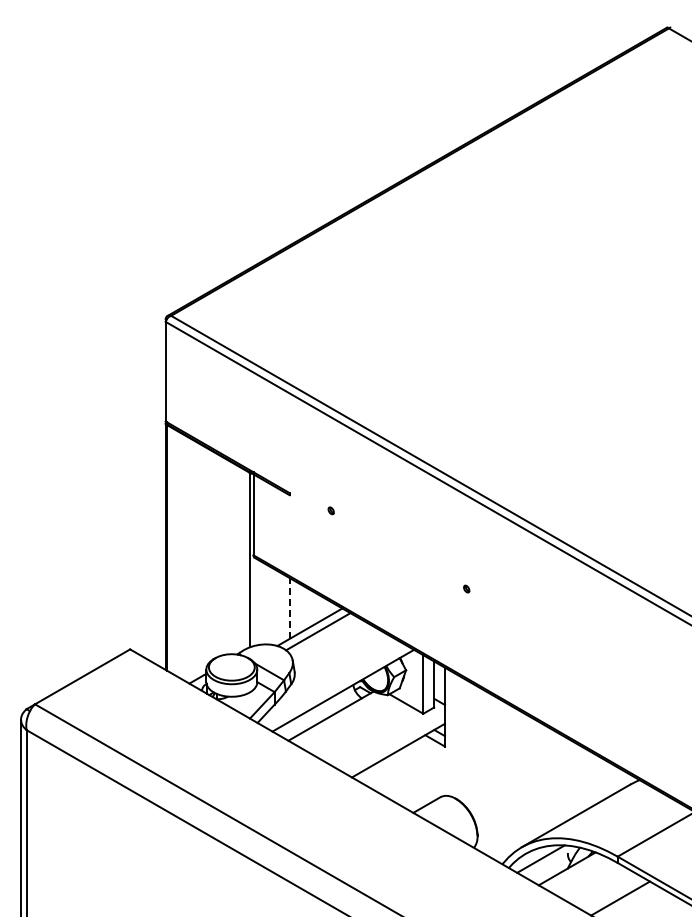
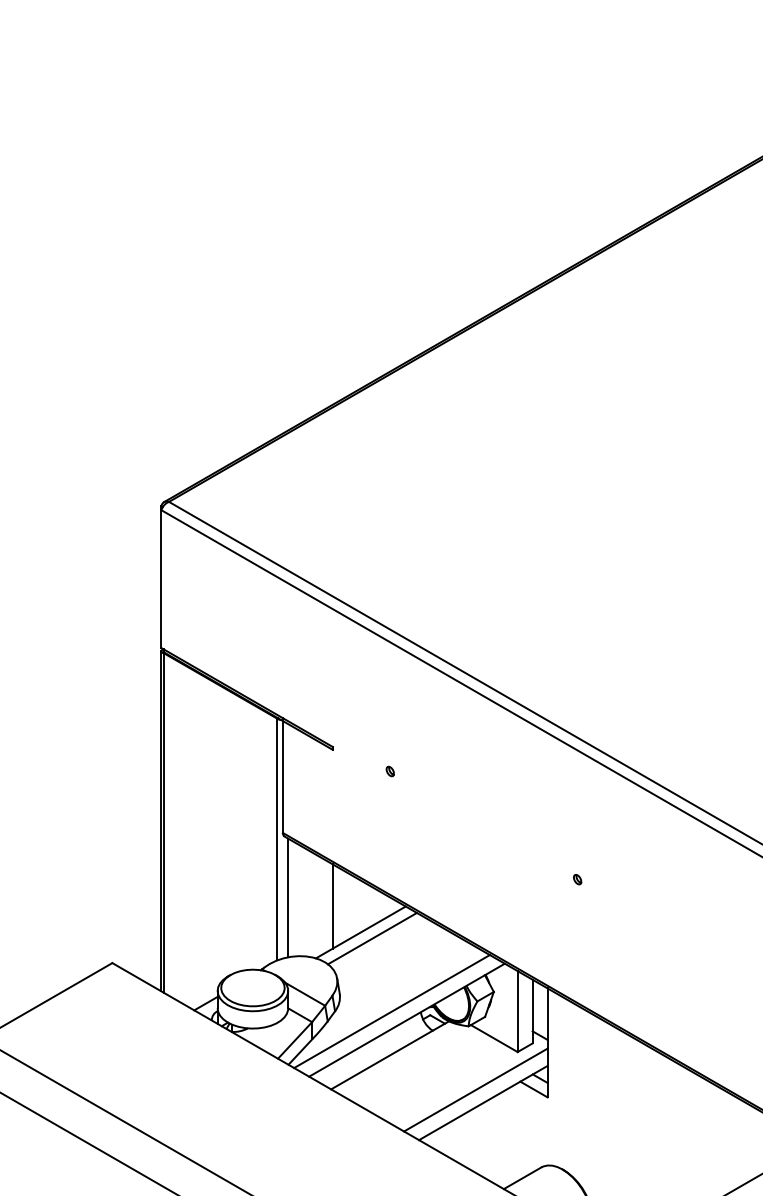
line: (257, 602) -> (288, 898), added
line: (289, 608) -> (332, 906), dashed -> solid
line: (332, 684) -> (392, 1011), added
line: (393, 741) -> (476, 1090), added

